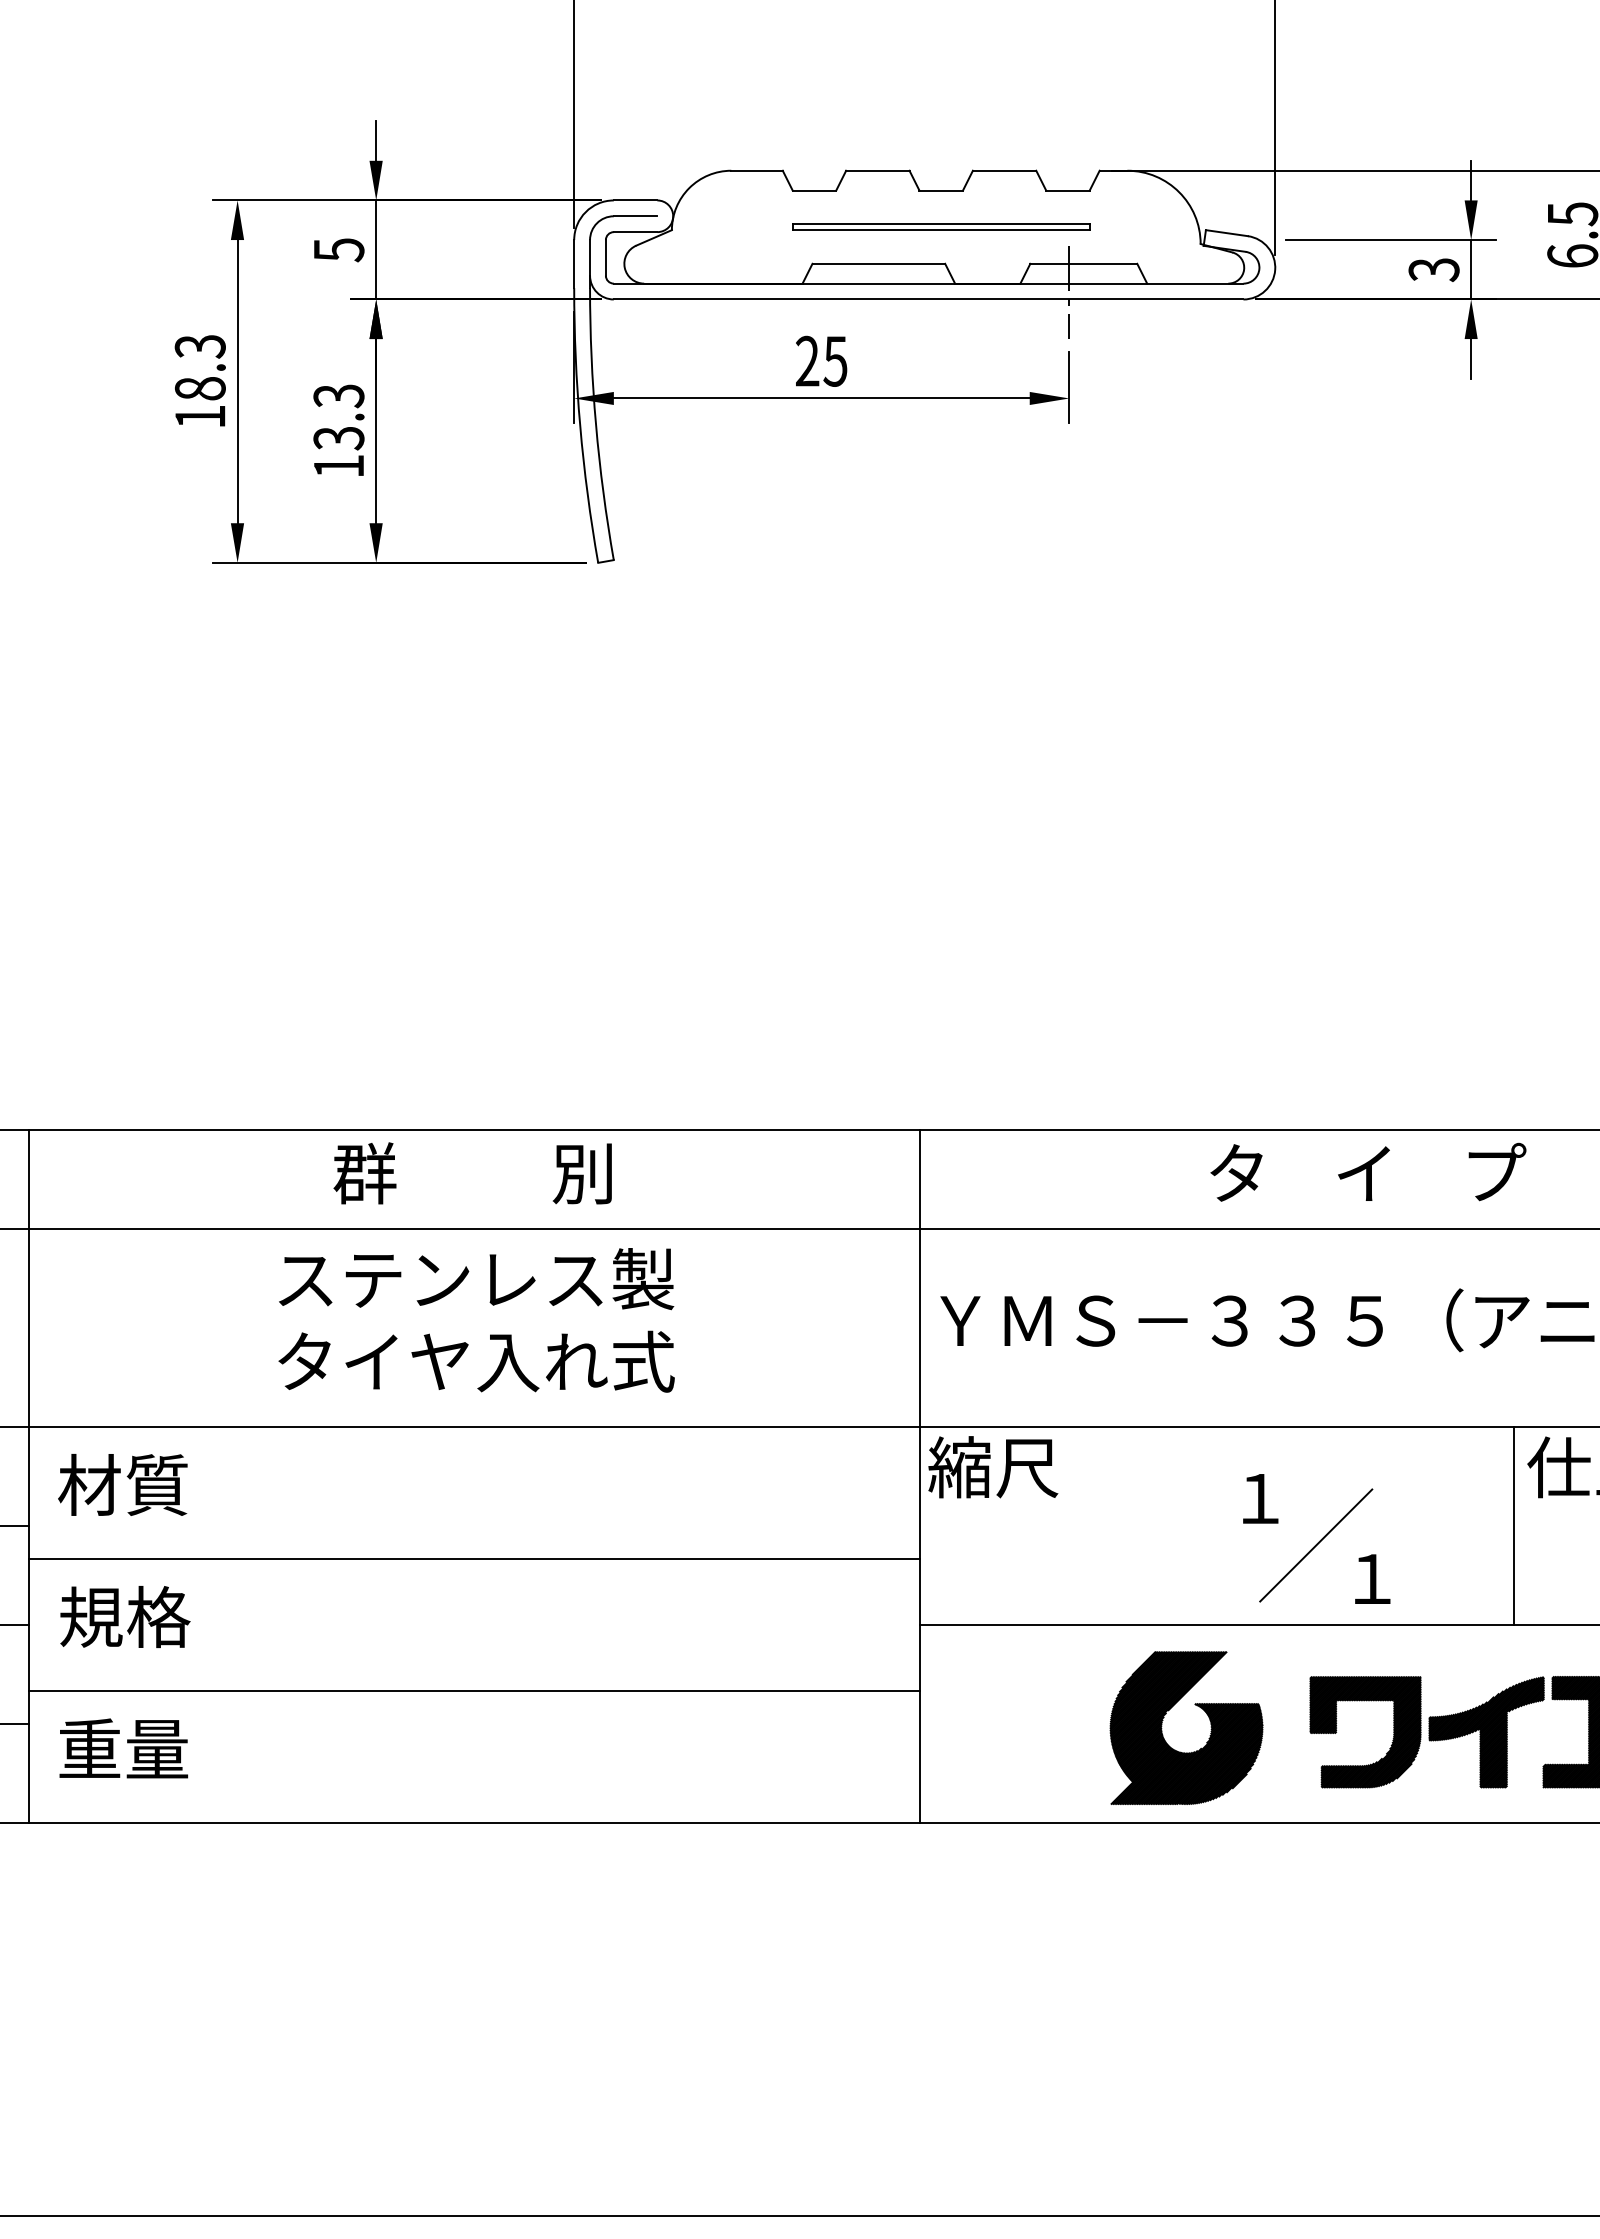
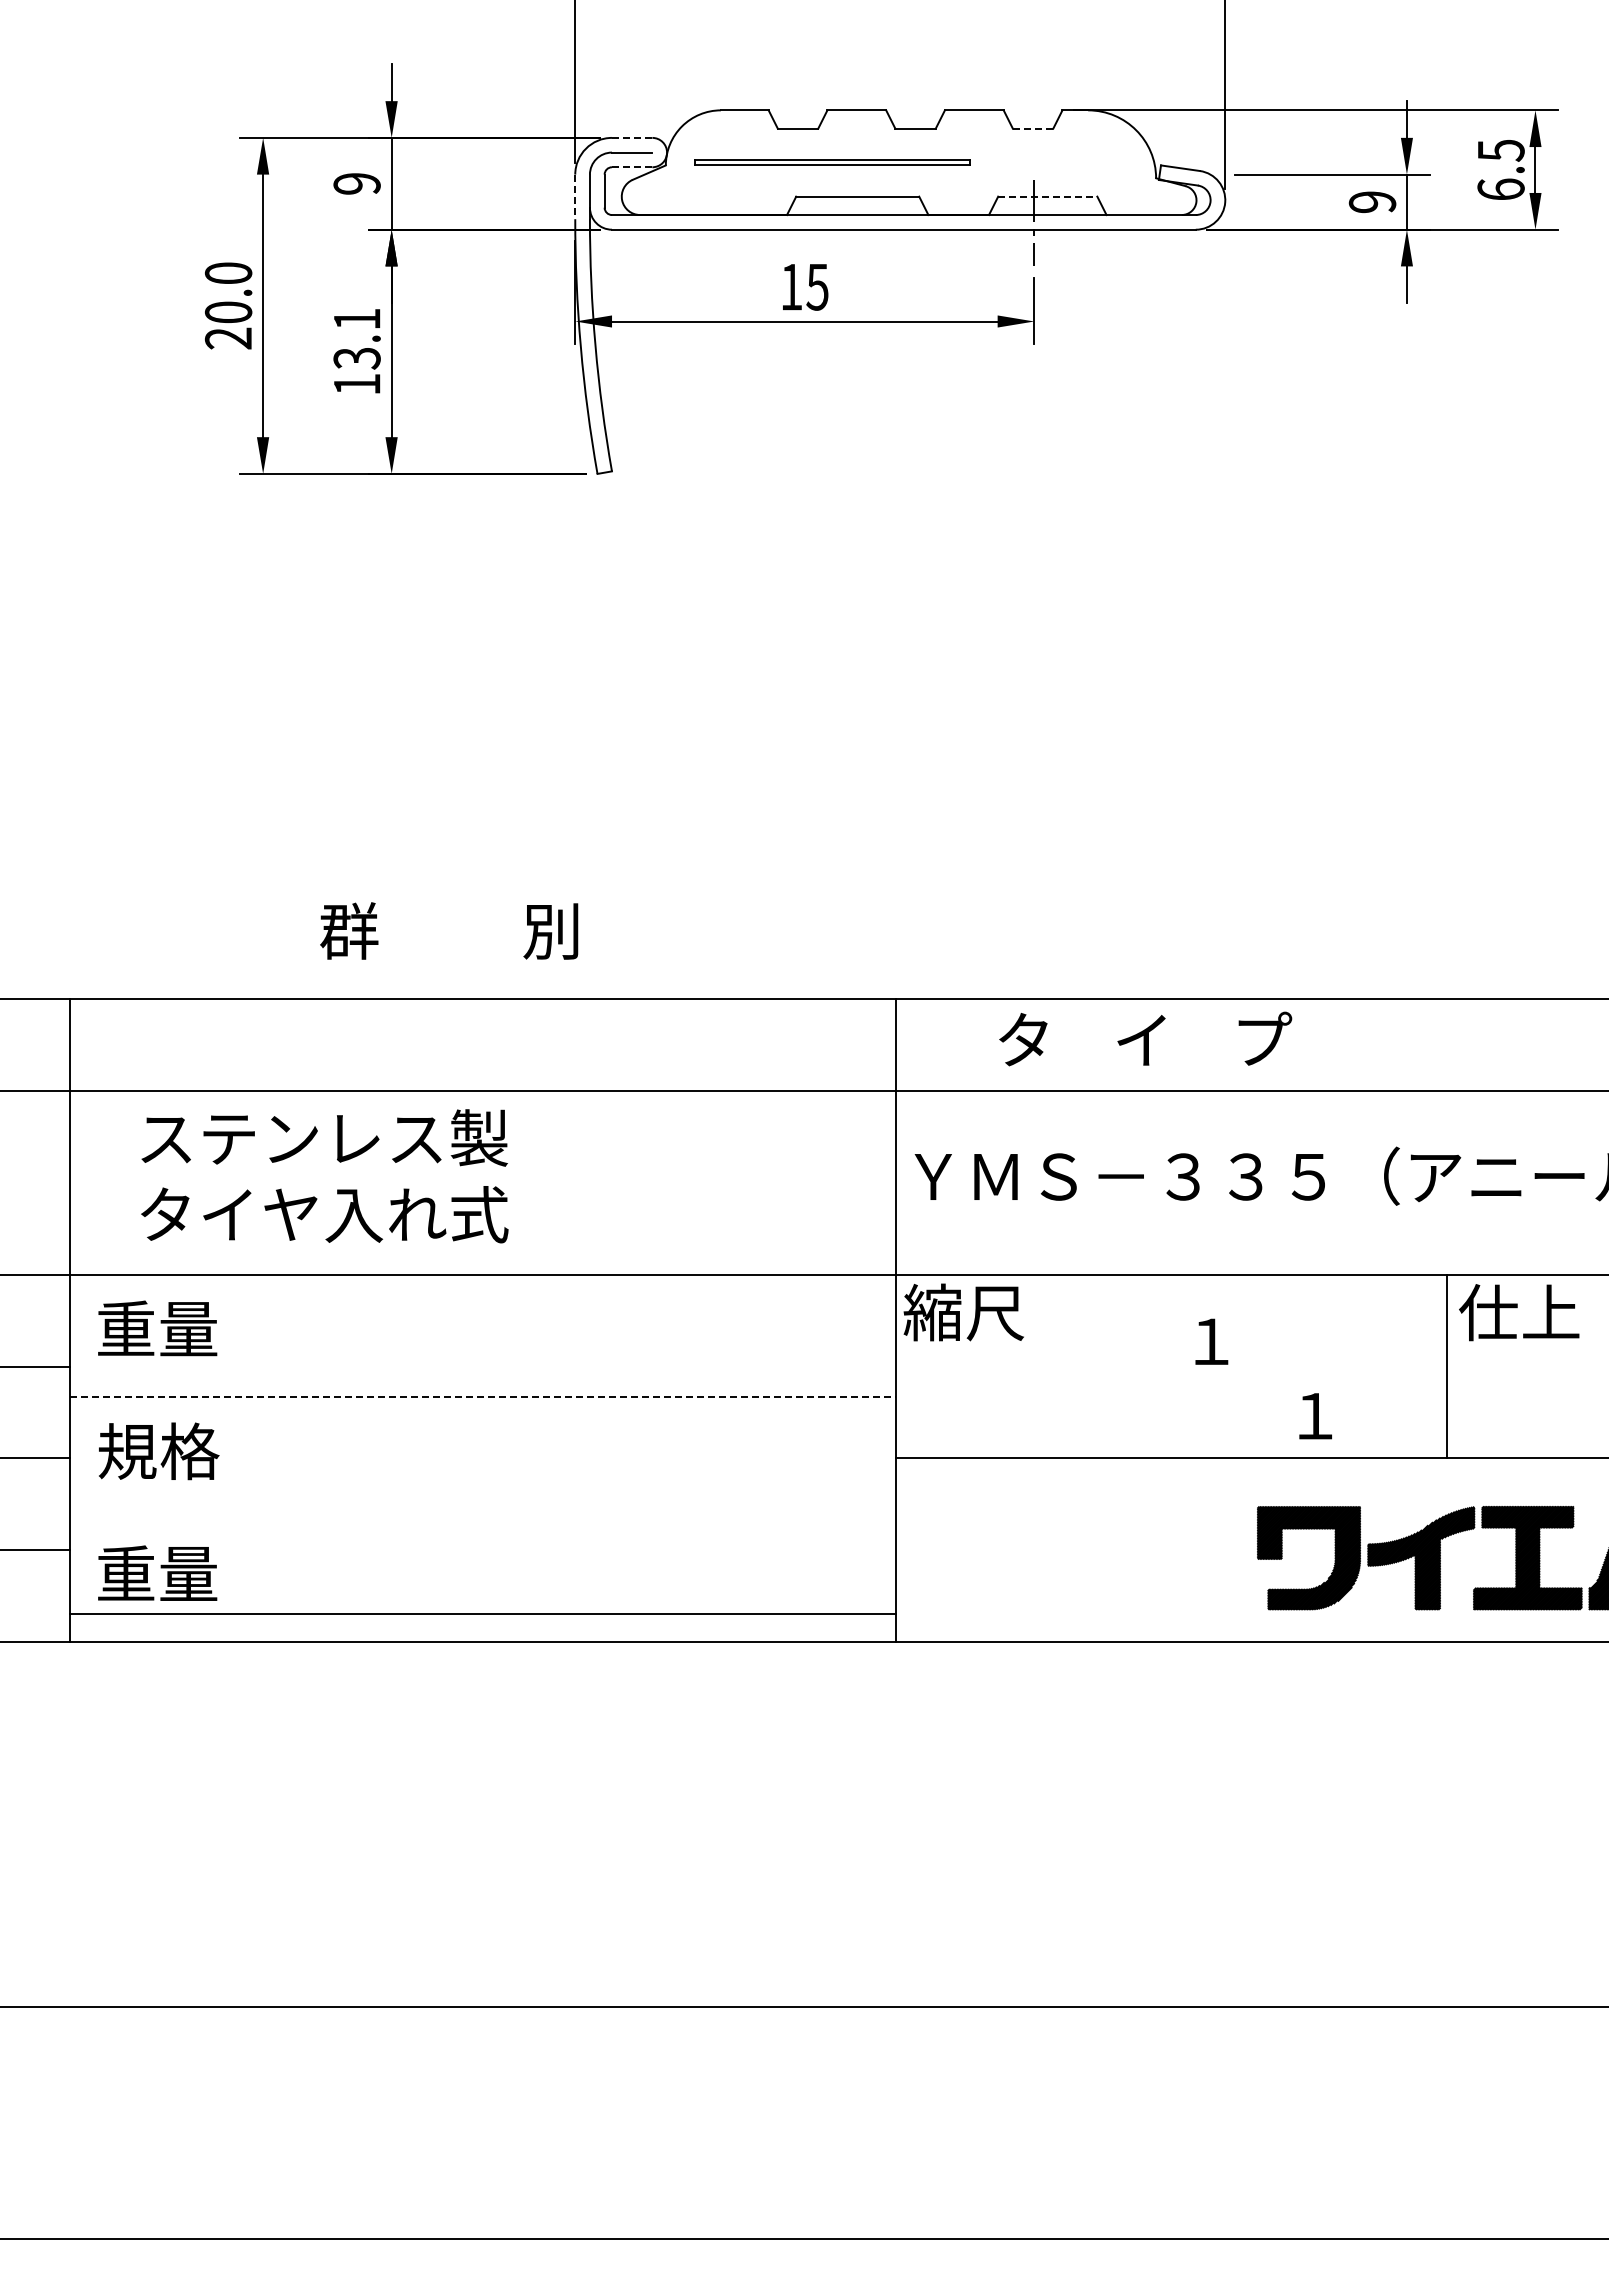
line: (1068, 190) -> (1033, 128), solid -> dashed
line: (635, 200) -> (632, 137), solid -> dashed
part: (941, 226) -> (832, 162), moved
line: (635, 232) -> (632, 167), solid -> dashed
text: (338, 250) -> (356, 184), 5 -> 9
line: (1083, 263) -> (1047, 196), solid -> dashed
line: (574, 264) -> (575, 197), solid -> dashed
text: (1434, 270) -> (1372, 202), 3 -> 9
text: (807, 360) -> (791, 286), 25 -> 15
text: (200, 381) -> (228, 305), 18.3 -> 20.0
text: (338, 396) -> (356, 319), 13.3 -> 13.1
text: (1368, 1171) -> (1145, 1038), moved
text: (473, 1172) -> (449, 930), moved
text: (476, 1320) -> (324, 1176), moved
text: (122, 1484) -> (156, 1328), 材質 -> 重量
line: (1316, 1544) -> (1263, 1384), removed
line: (475, 1558) -> (483, 1397), solid -> dashed
line: (474, 1690) -> (482, 1613), moved
part: (1163, 1722) -> (1121, 1549), removed

